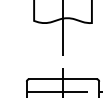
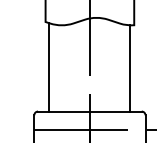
line: (36, 50) -> (49, 67), added
line: (89, 51) -> (130, 68), added

